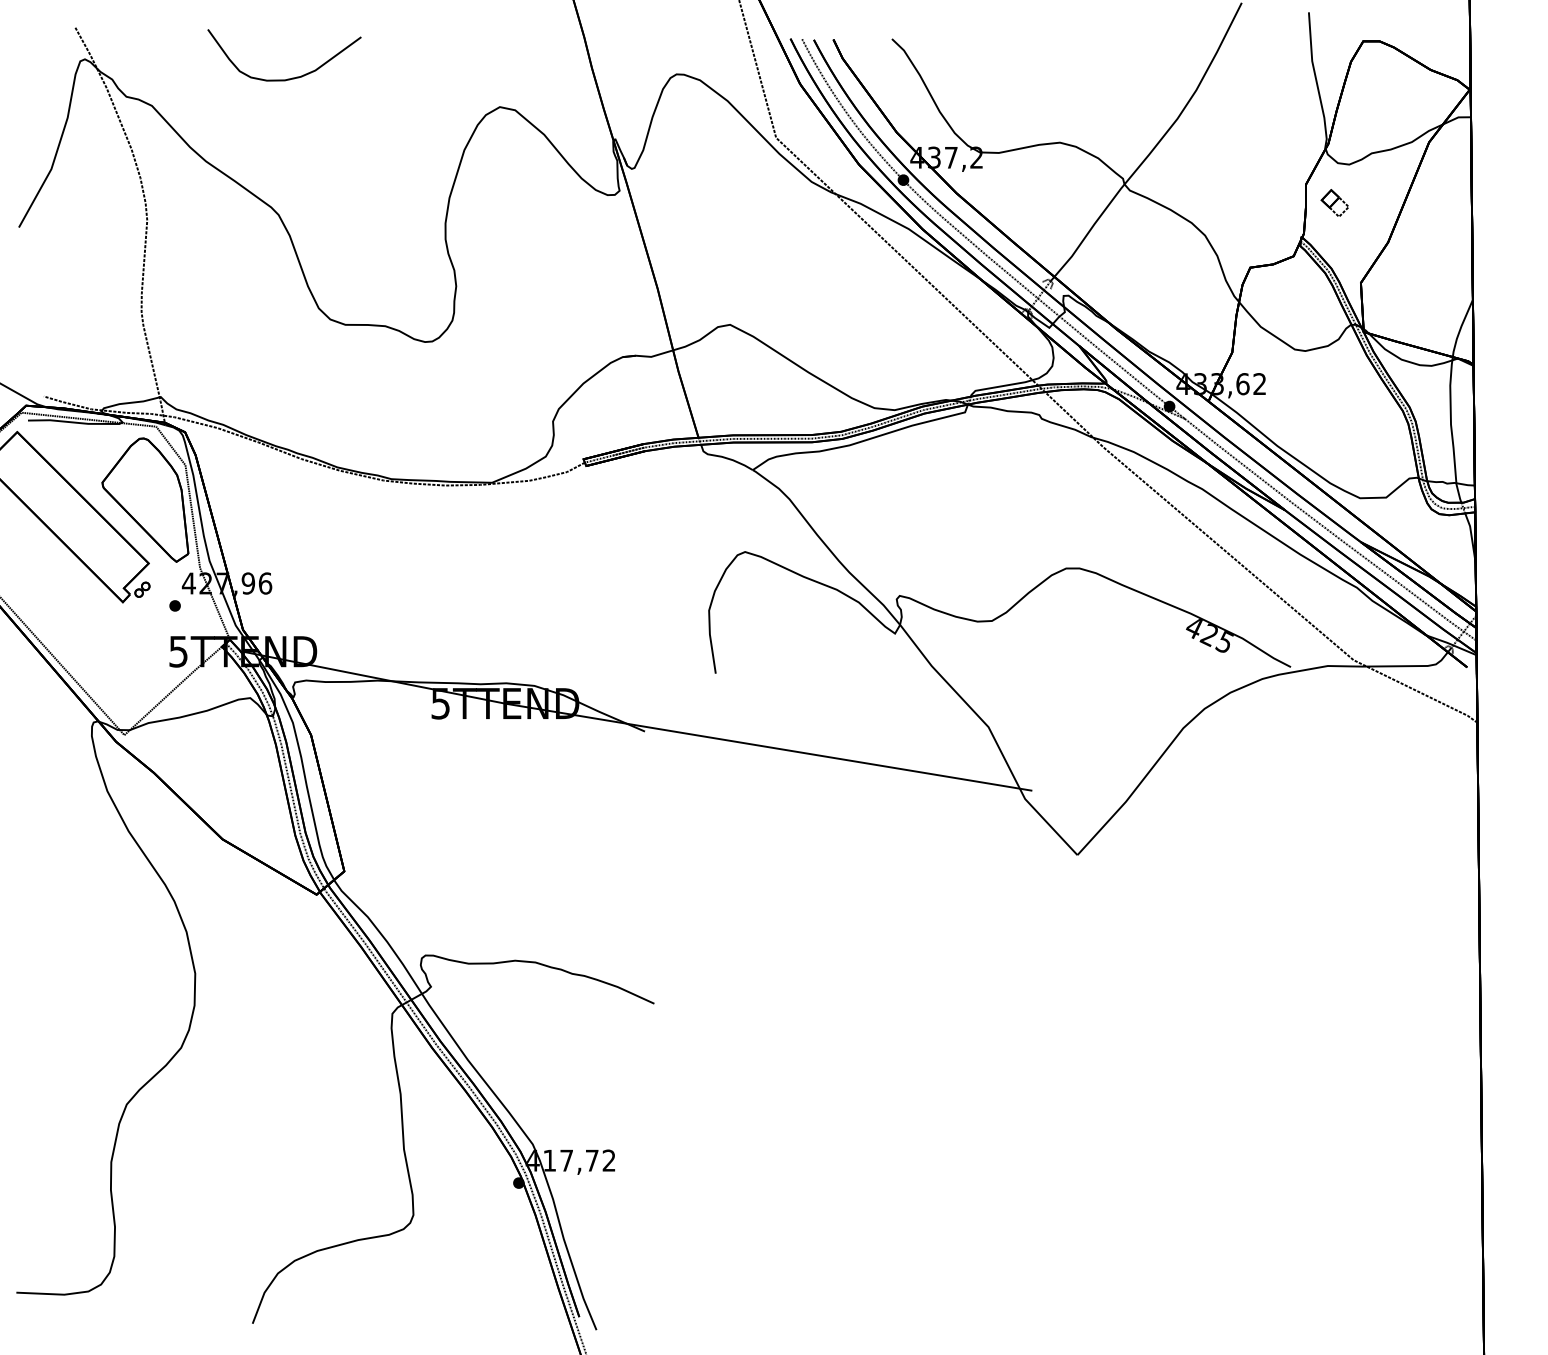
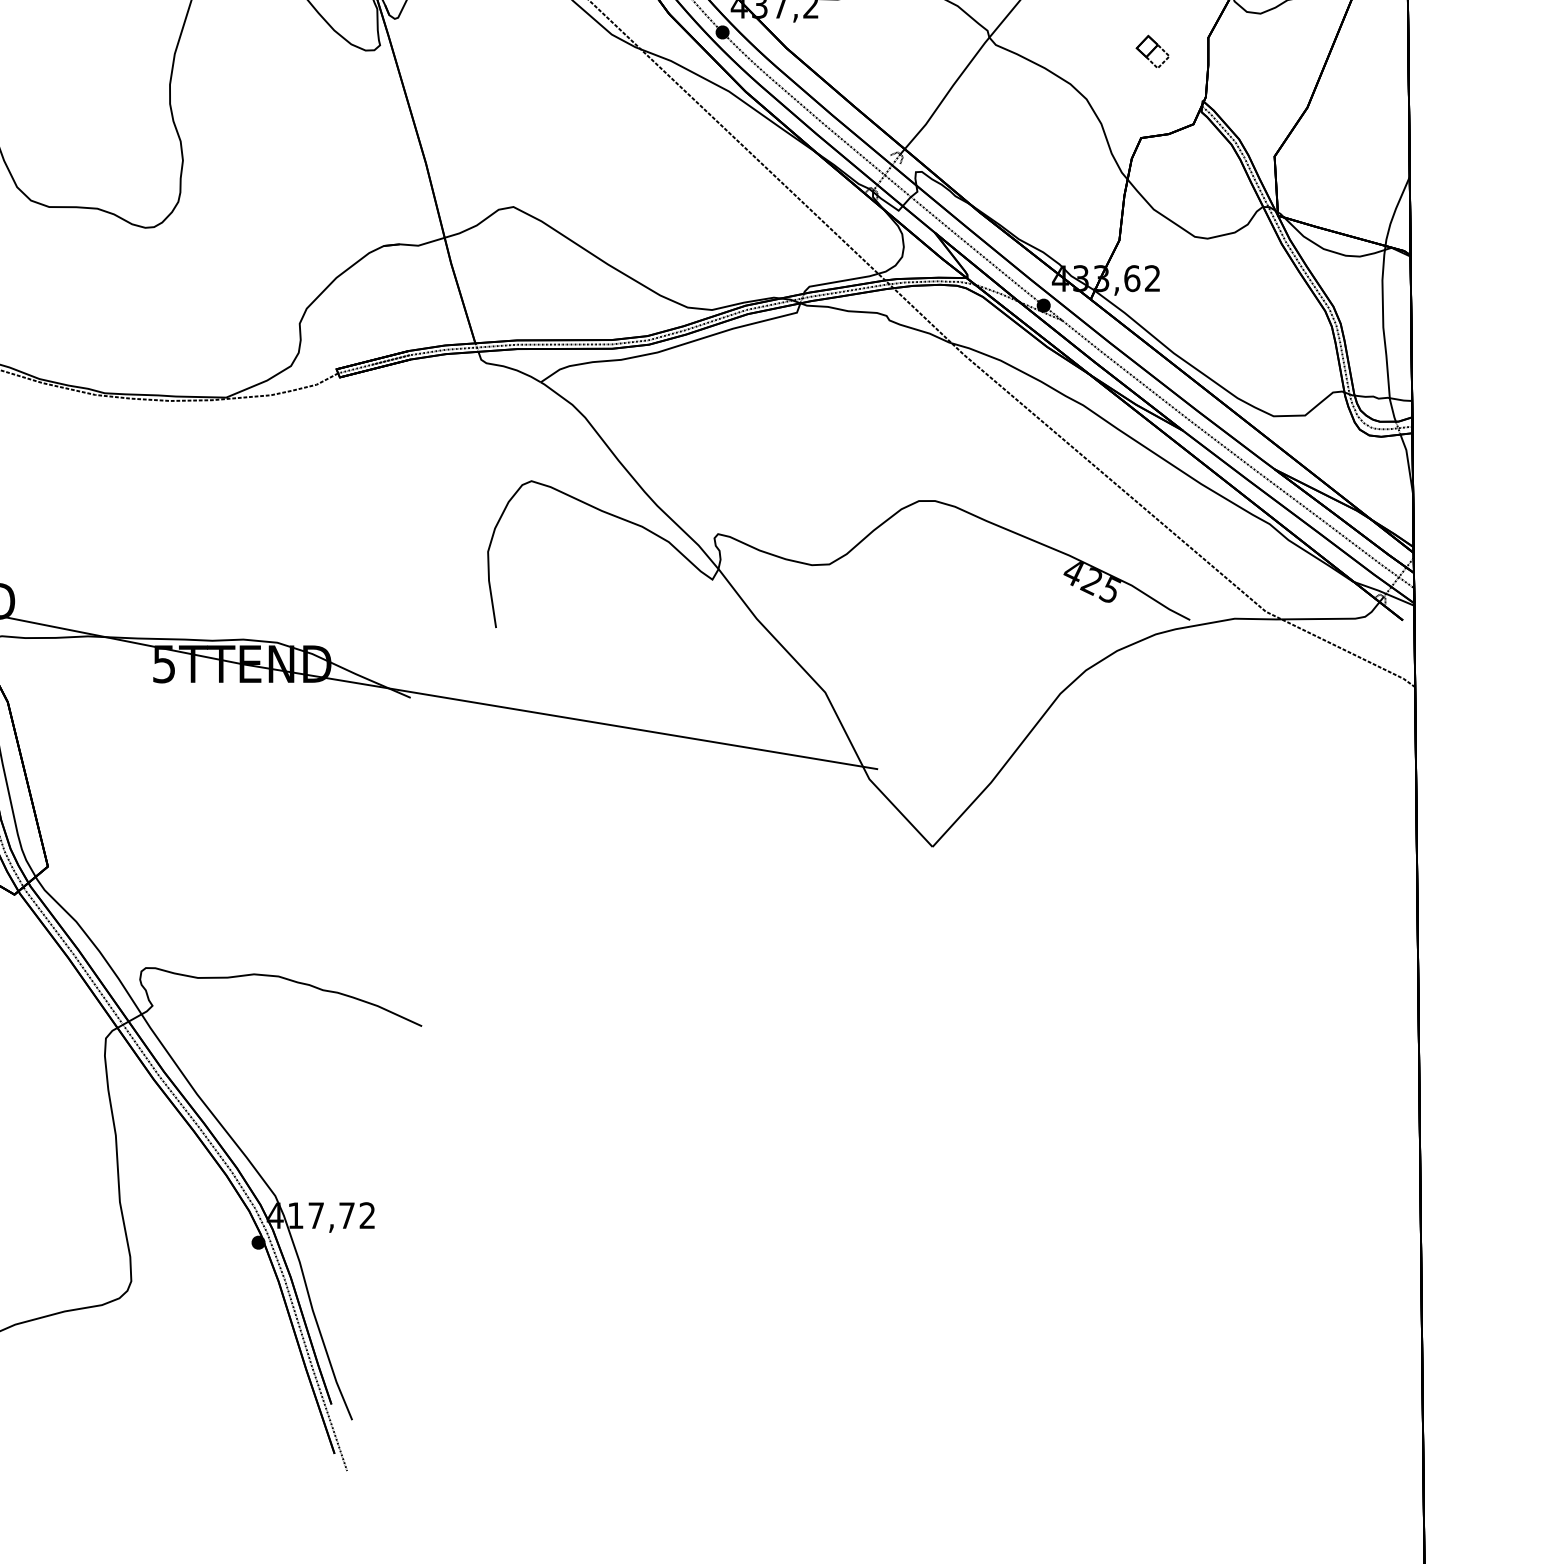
part: (1334, 202) -> (1152, 50), moved

